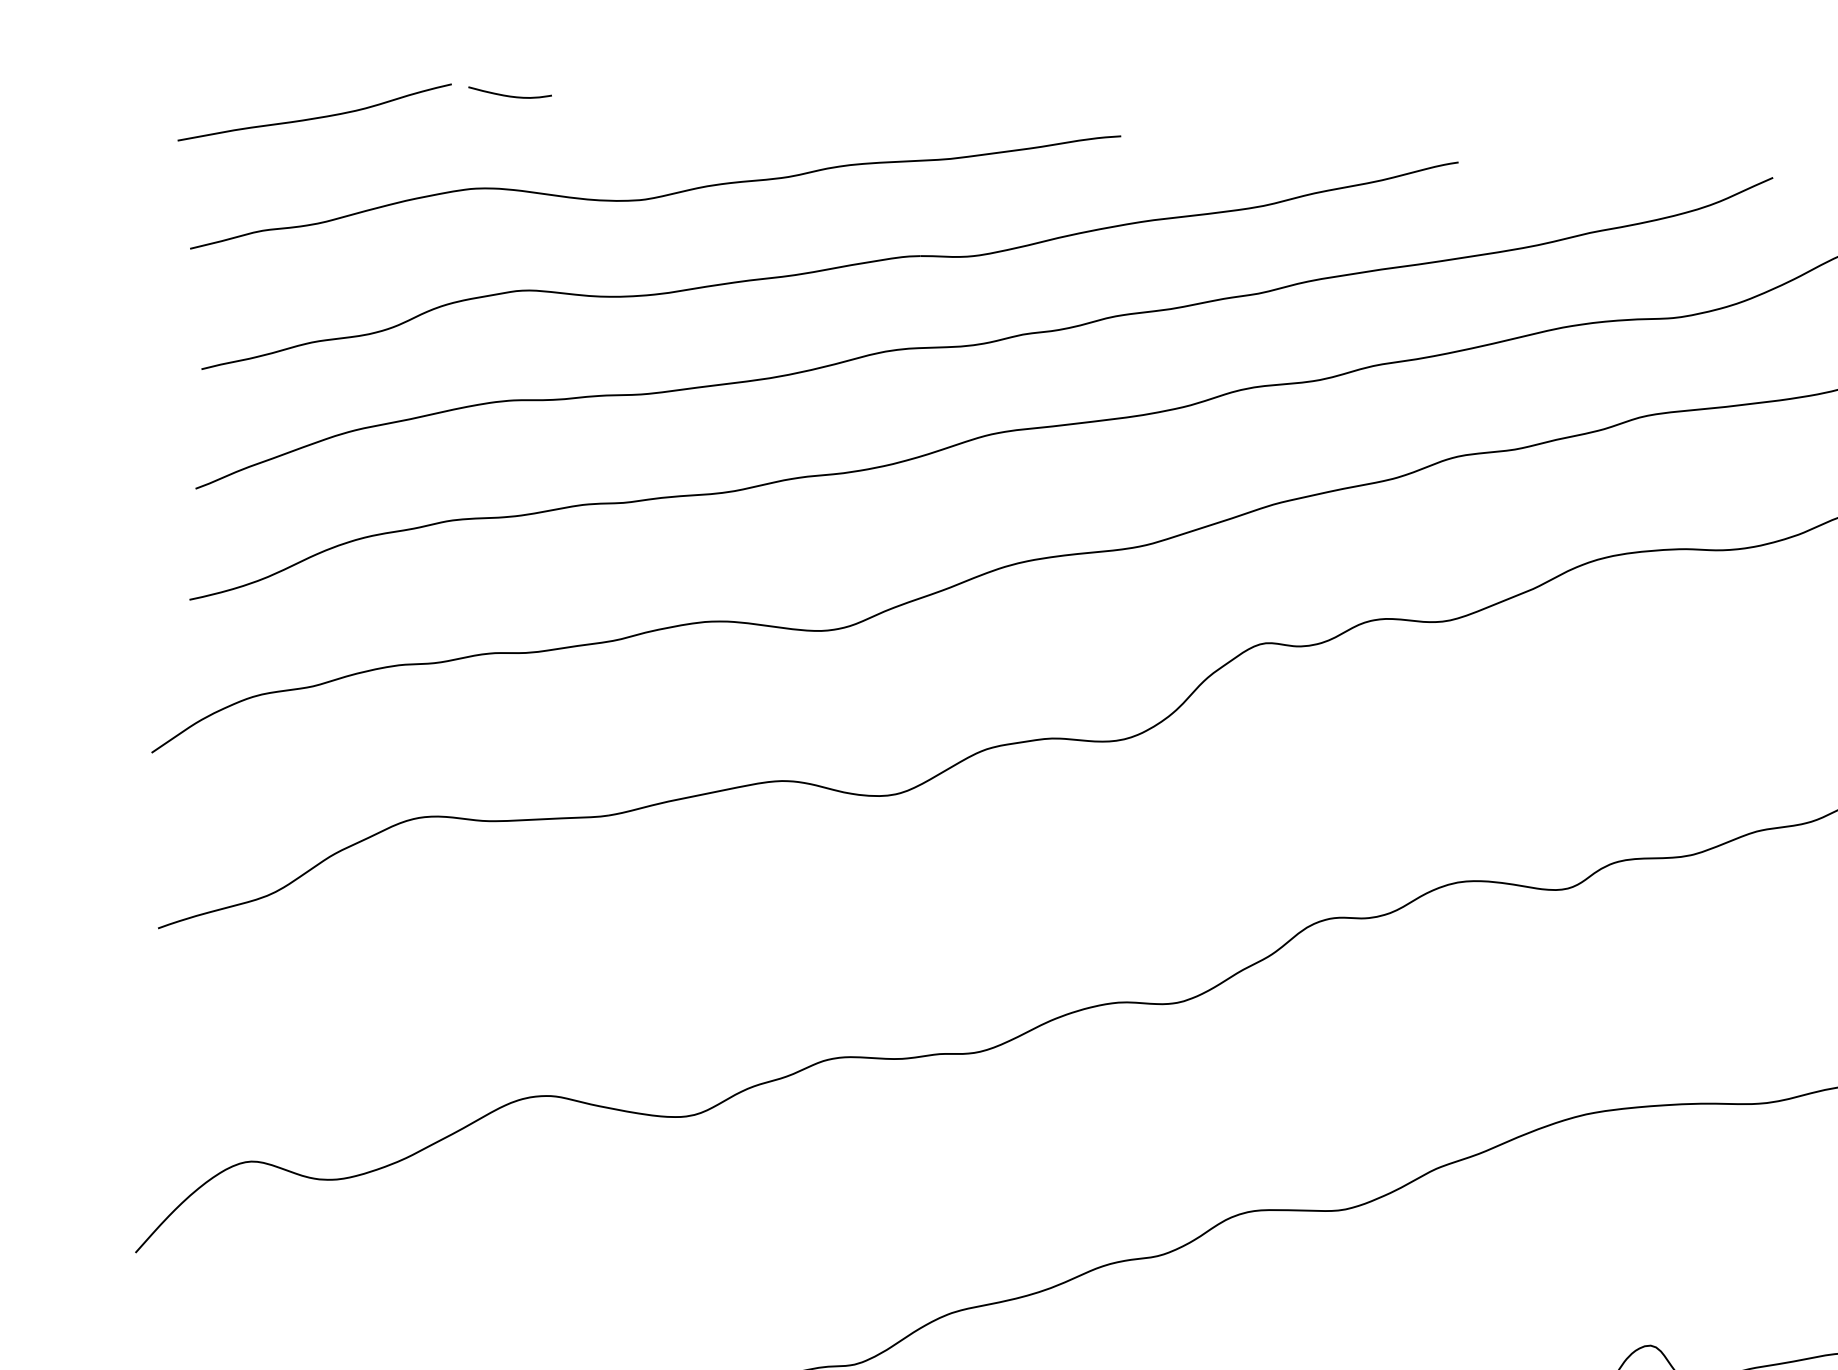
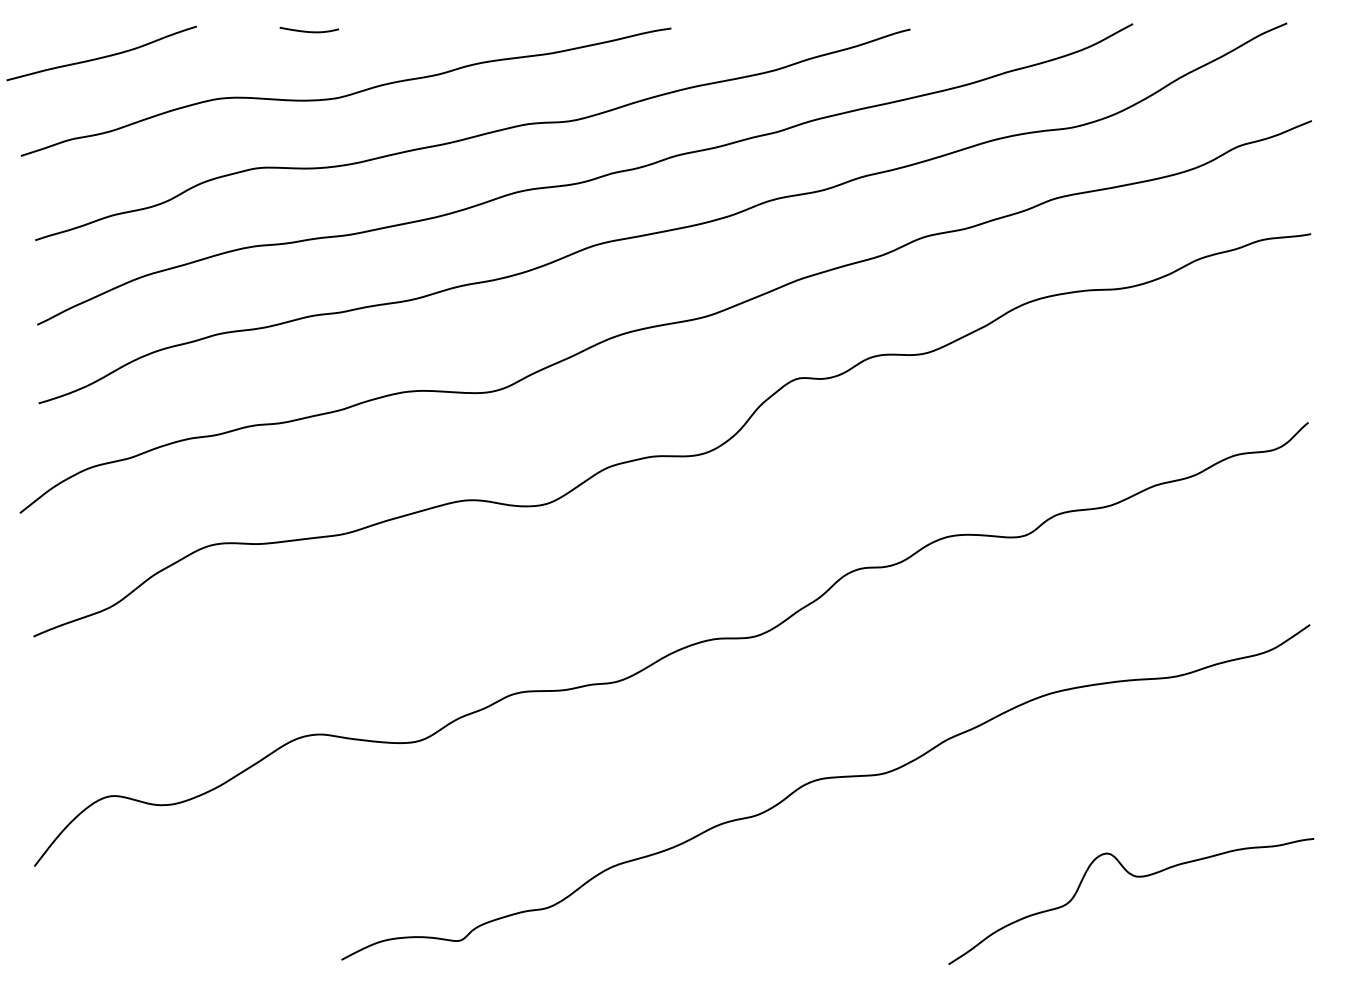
curve: (510, 95) -> (309, 31), moved

